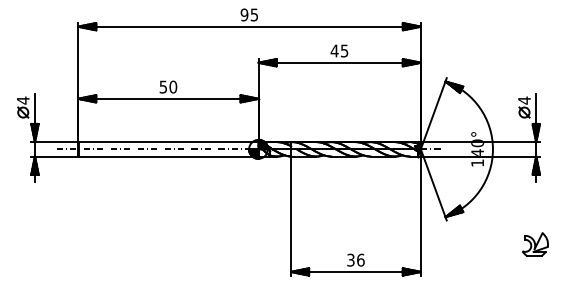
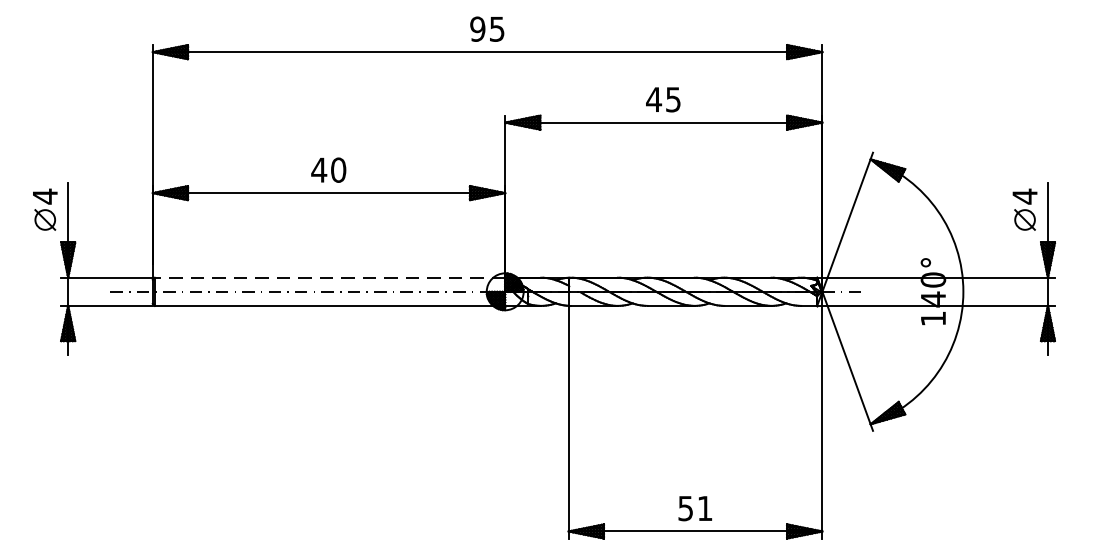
text: (163, 86) -> (319, 169), 50 -> 40
line: (168, 142) -> (329, 278), solid -> dashed
part: (535, 244) -> (1046, 477), removed
text: (355, 259) -> (694, 507), 36 -> 51

